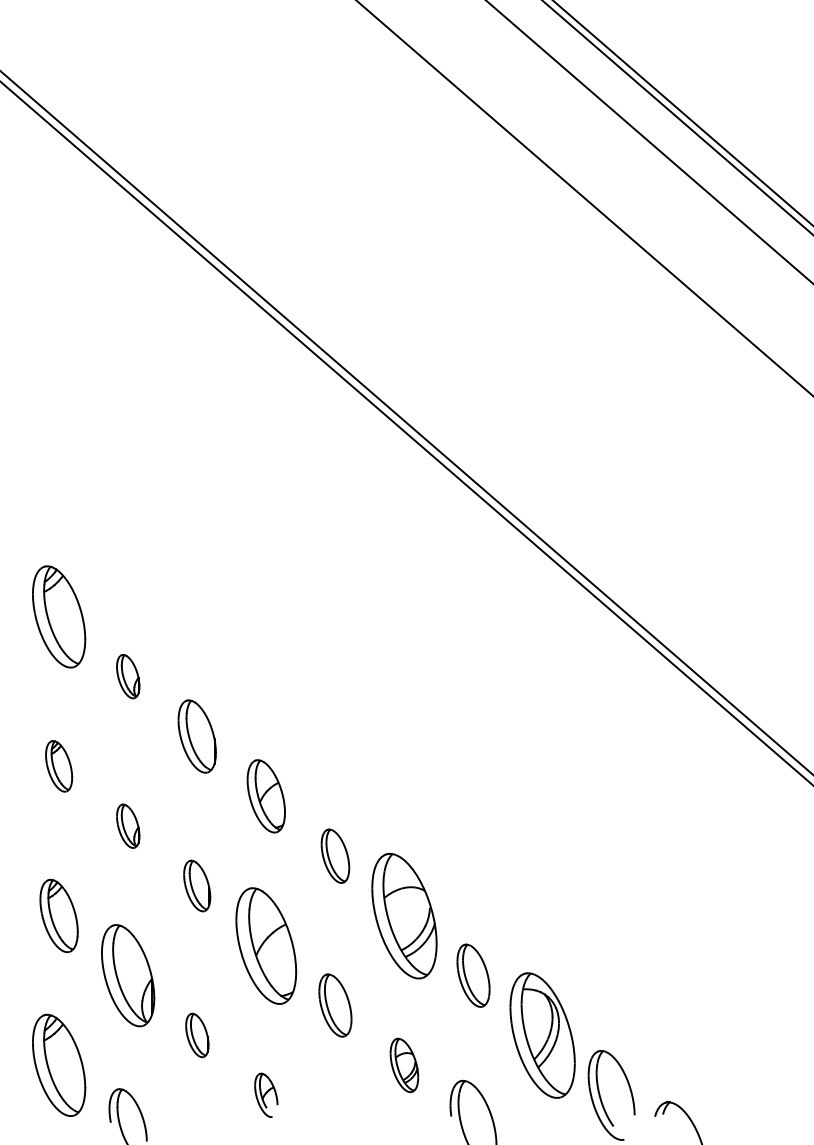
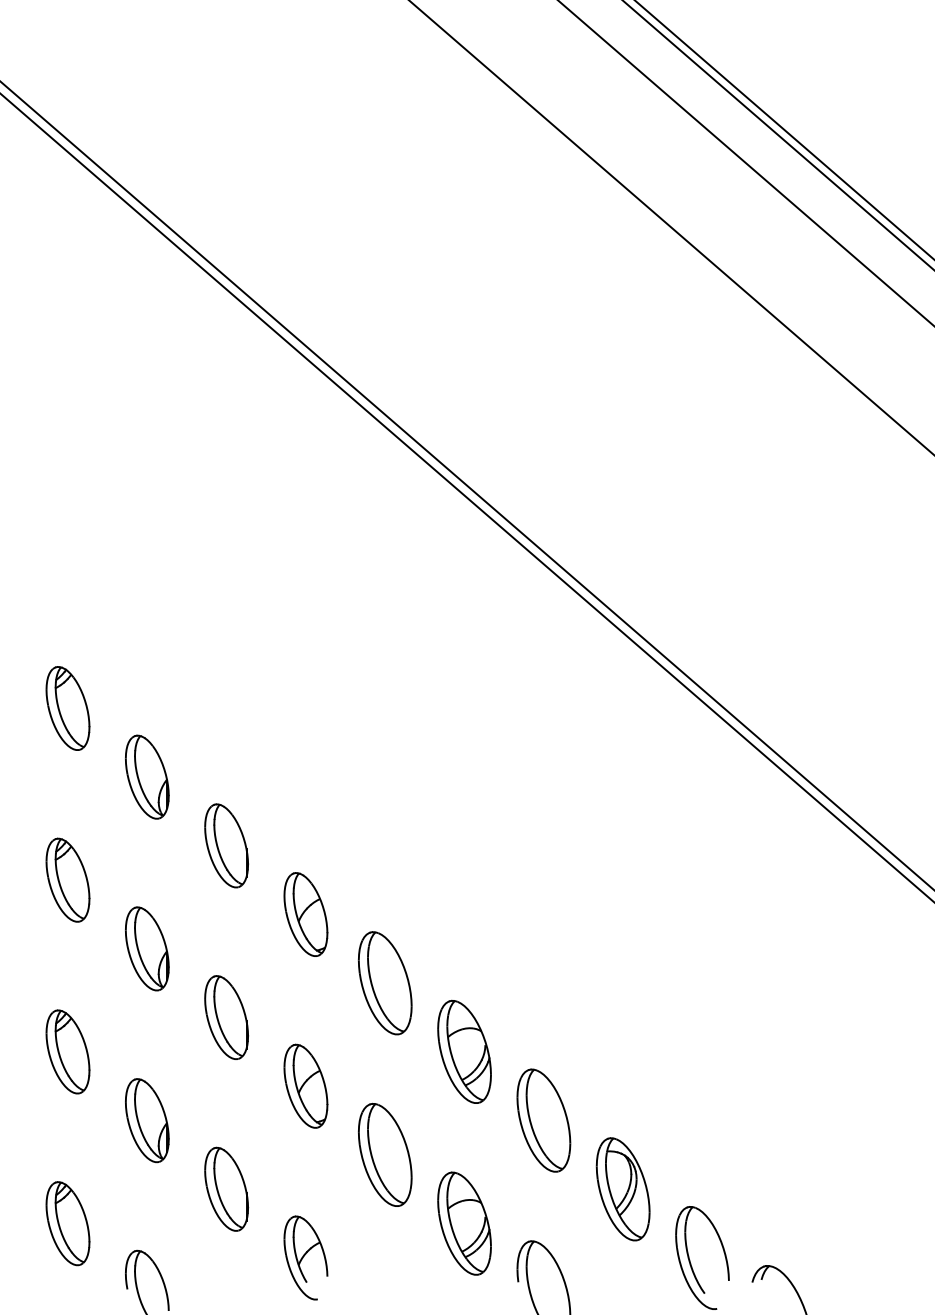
part: (58, 616) -> (67, 708), size x0.71
part: (128, 676) -> (147, 776), size x1.67
part: (58, 765) -> (67, 879), size x1.43
part: (128, 825) -> (147, 948), size x1.67
part: (335, 856) -> (385, 983), size x1.67
part: (197, 885) -> (226, 1017), size x1.43
part: (404, 915) -> (464, 1051), size x0.71
part: (265, 945) -> (305, 1085), size x0.62
part: (128, 975) -> (147, 1120), size x0.71
part: (473, 975) -> (543, 1120), size x1.43
part: (335, 1005) -> (385, 1154), size x1.43
part: (197, 1034) -> (226, 1188), size x1.67
part: (541, 1035) -> (622, 1189), size x0.71
part: (58, 1065) -> (67, 1223), size x0.71
part: (404, 1065) -> (464, 1223), size x1.67
part: (265, 1094) -> (305, 1257), size x1.67

